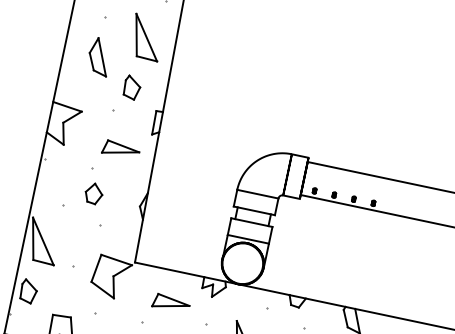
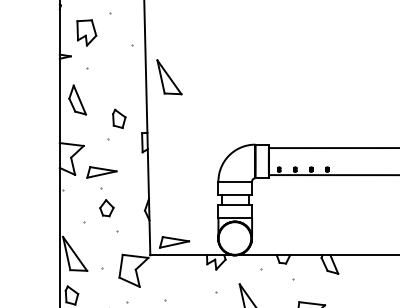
part: (146, 37) -> (169, 77), moved
part: (99, 56) -> (77, 99), moved
part: (120, 149) -> (101, 172), moved
part: (171, 303) -> (174, 242), moved

